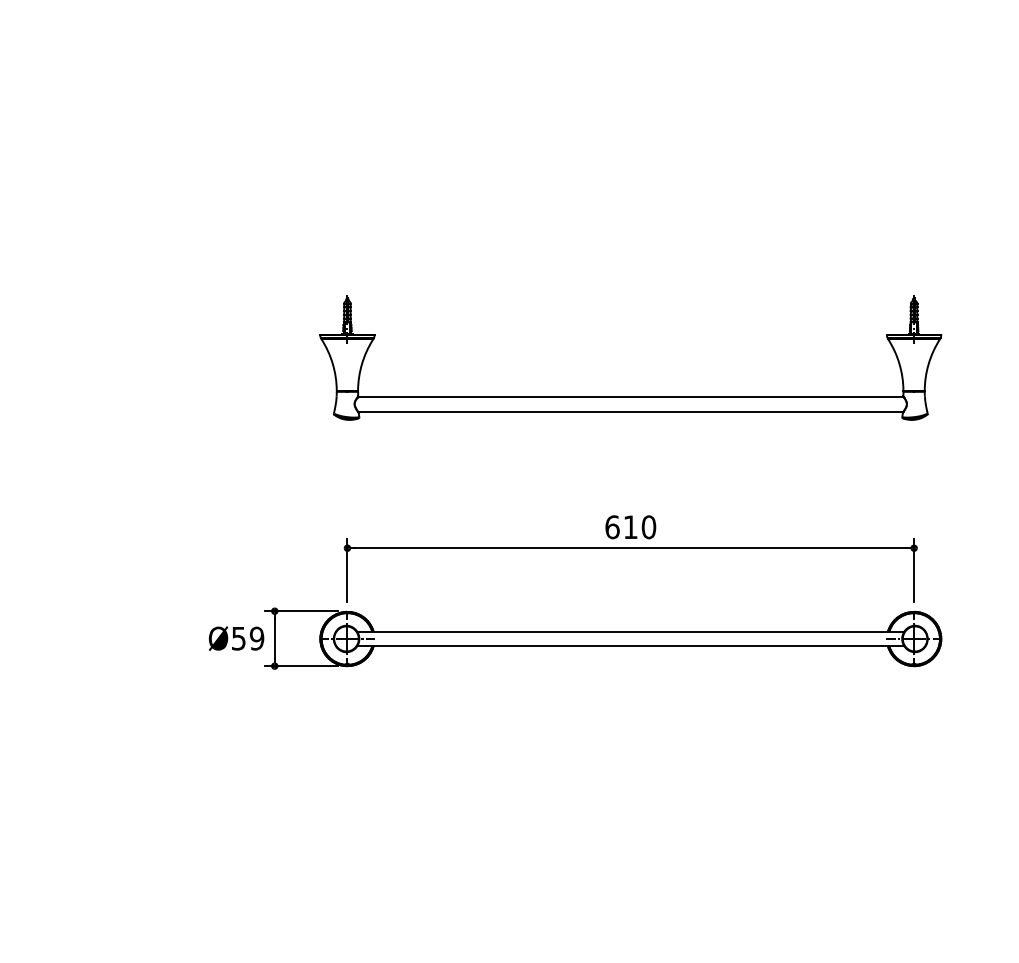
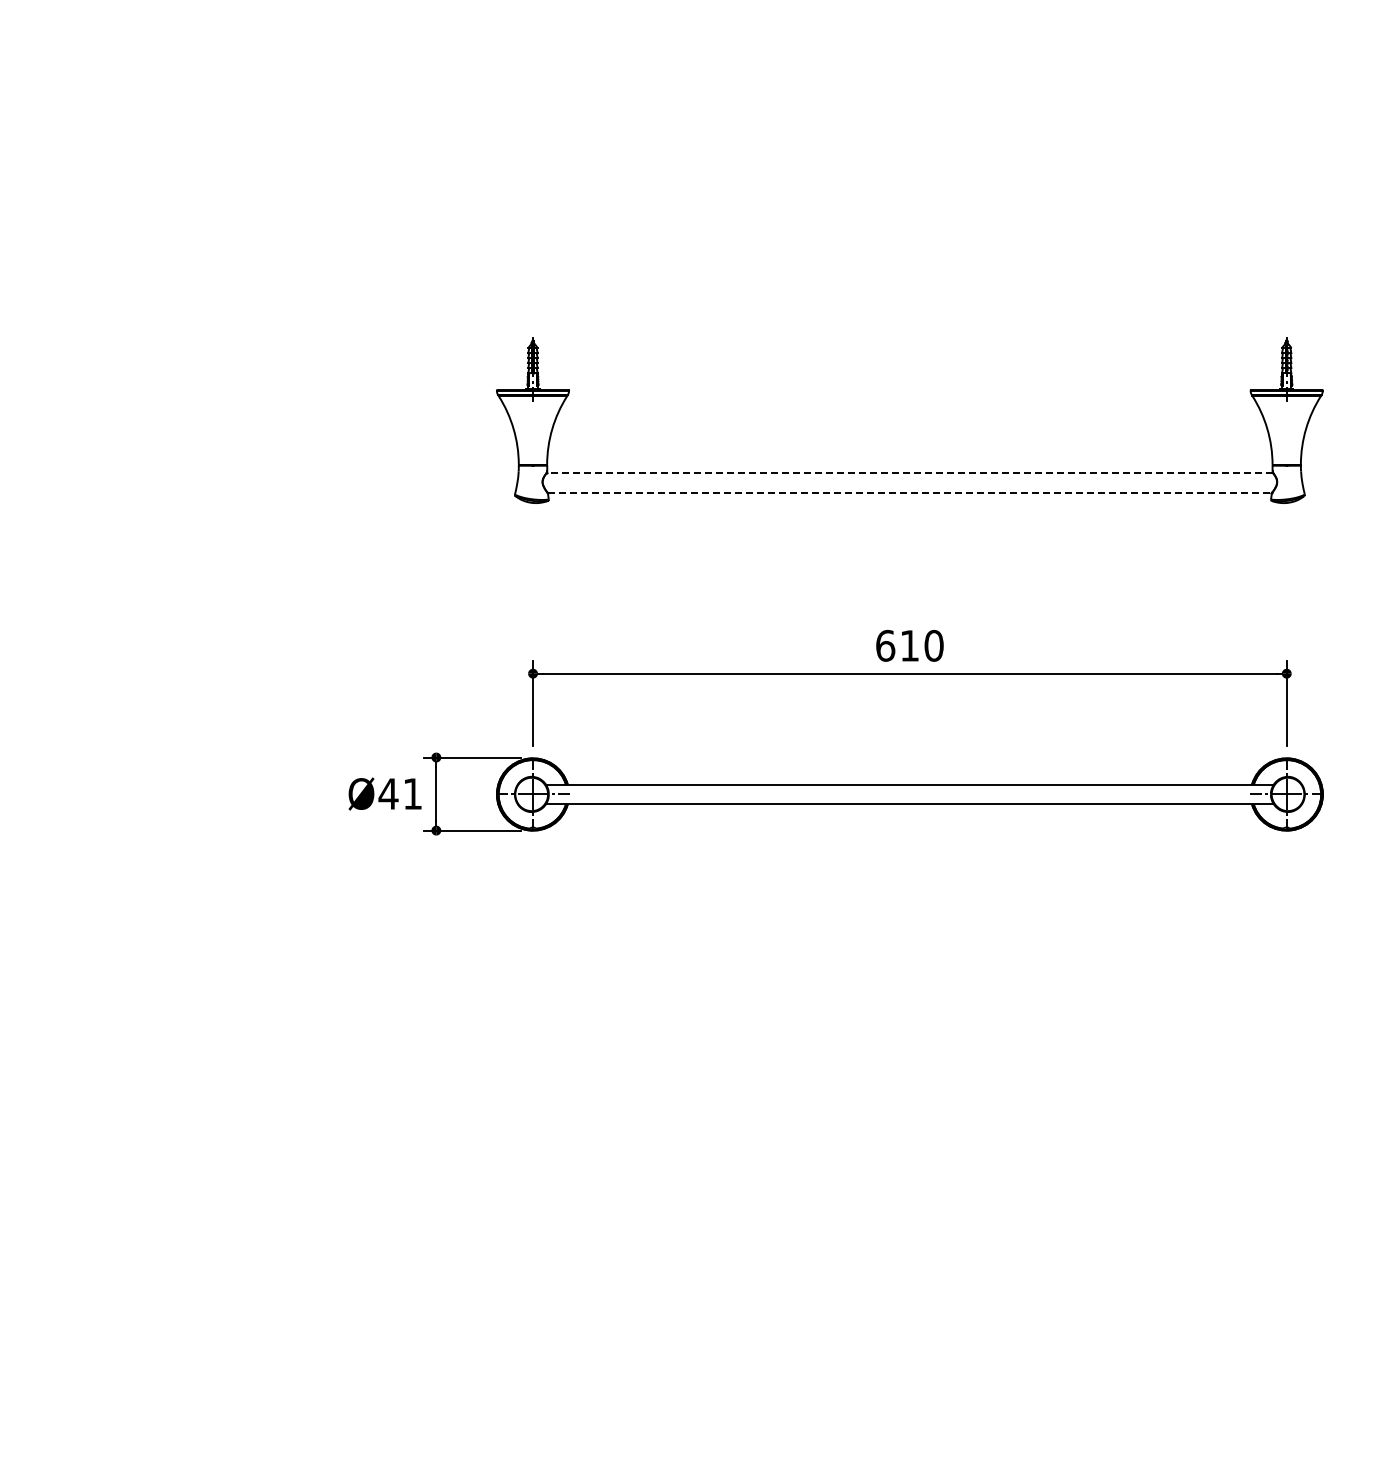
line: (630, 397) -> (909, 473), solid -> dashed
line: (631, 411) -> (910, 492), solid -> dashed
text: (247, 638) -> (400, 793), Ø59 -> Ø41

